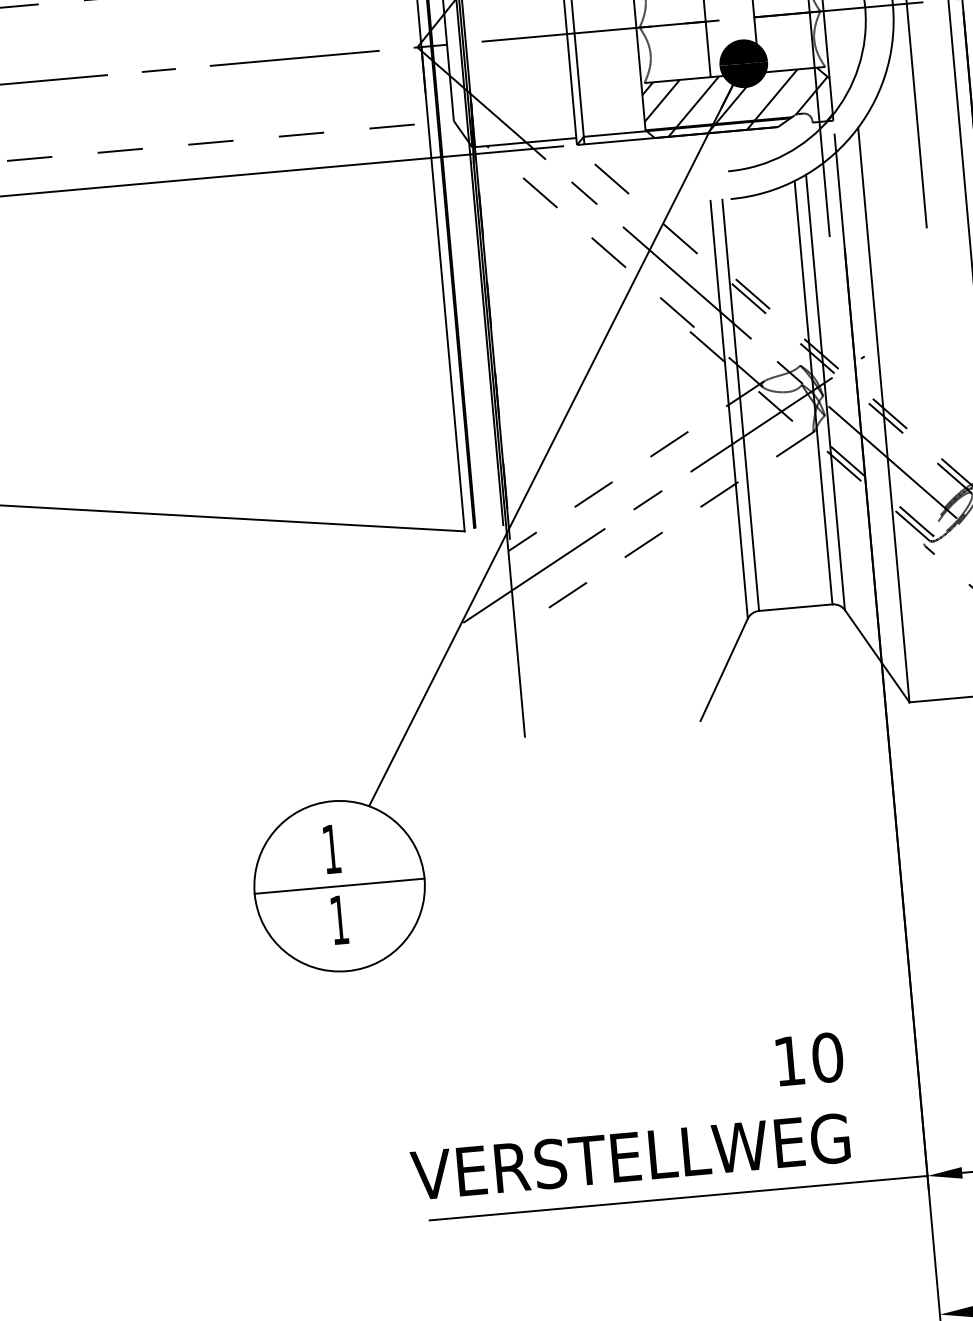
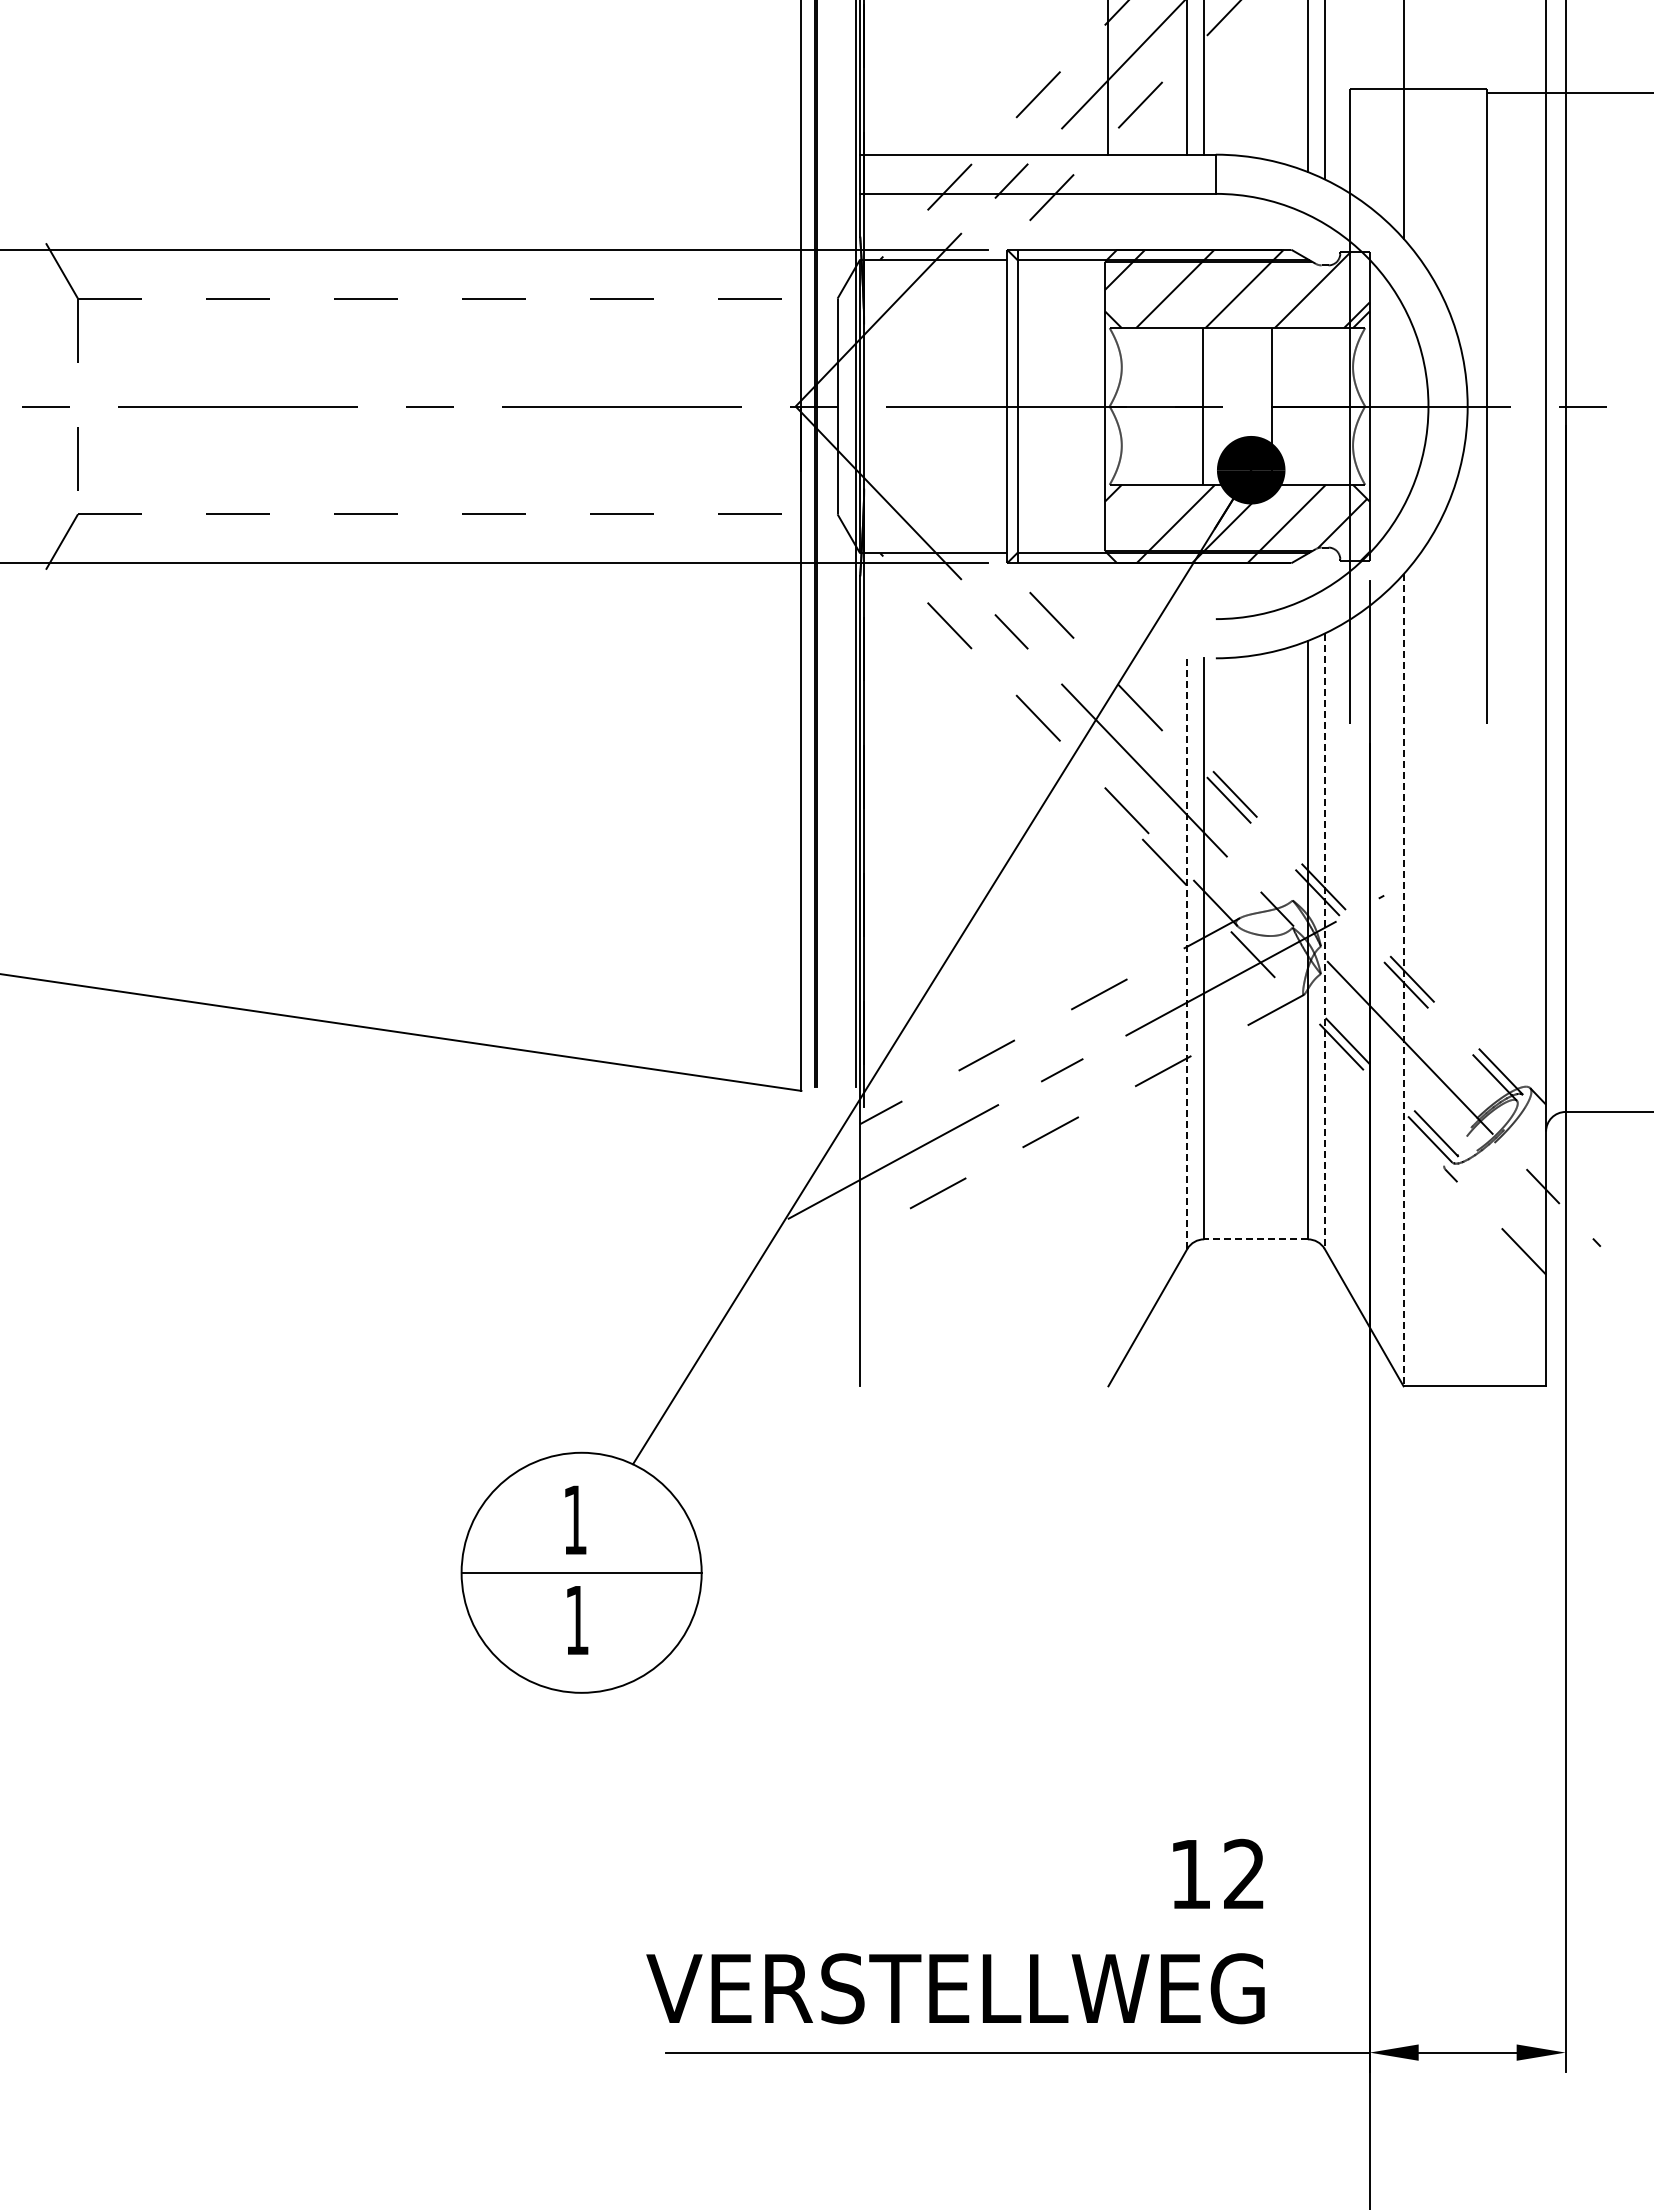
line: (662, 100) -> (1132, 511), removed
line: (825, 392) -> (1324, 941), solid -> dashed
line: (729, 409) -> (1187, 953), solid -> dashed
line: (883, 415) -> (1403, 980), solid -> dashed
line: (796, 607) -> (1256, 1239), solid -> dashed
text: (827, 1057) -> (1244, 1873), 10 -> 12

